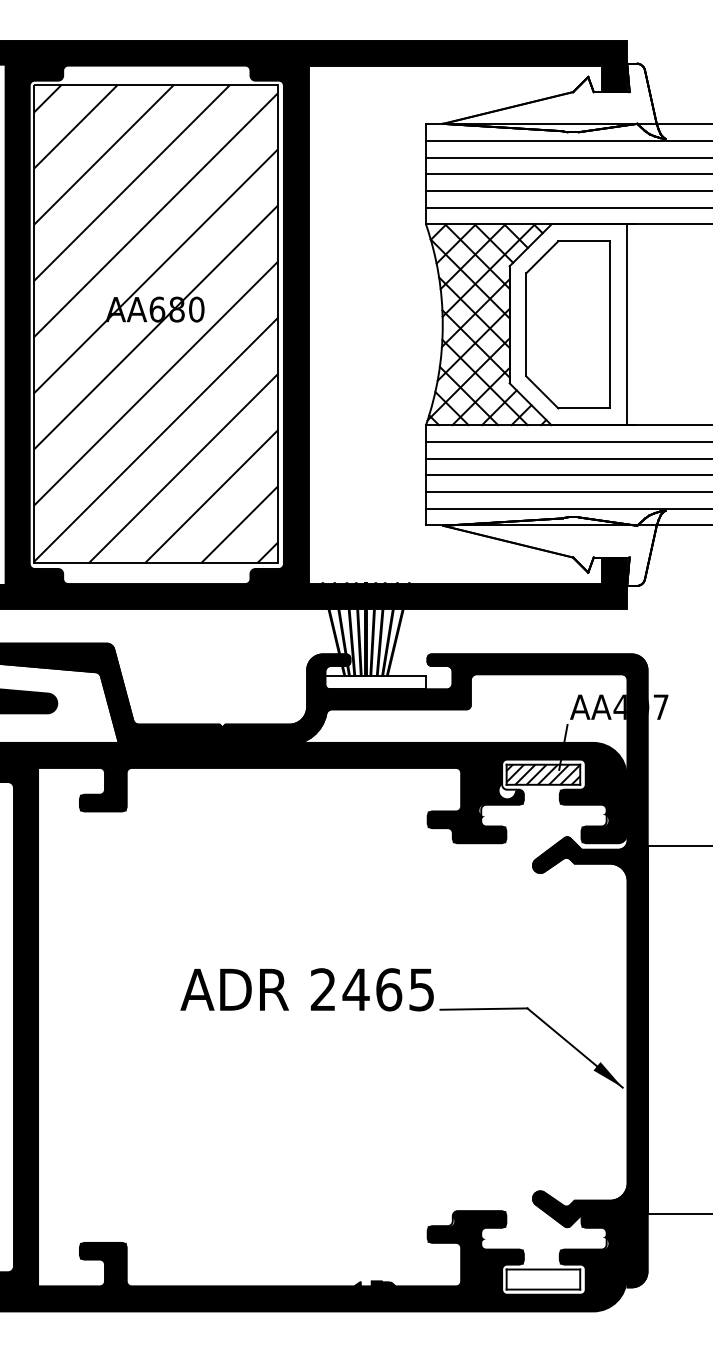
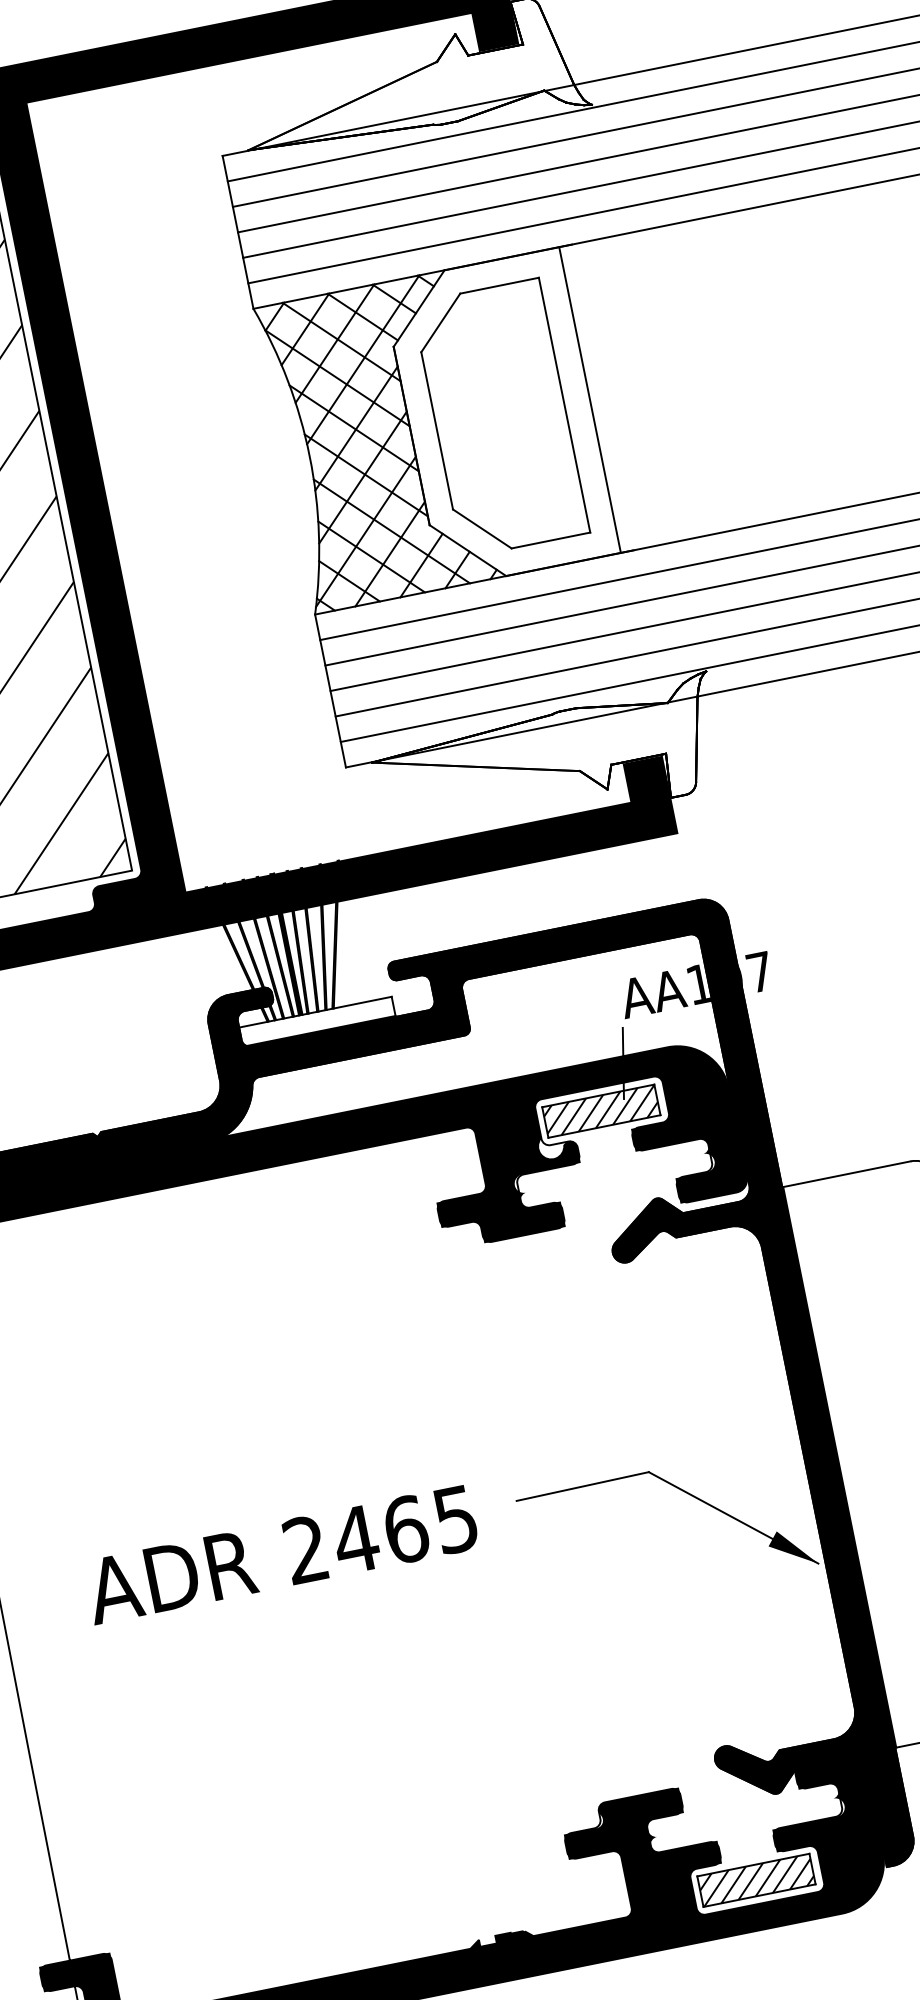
text: (619, 706) -> (696, 983), AA407 -> AA107
text: (306, 989) -> (280, 1554), moved
hatch: (543, 1279) -> (756, 1880), added

